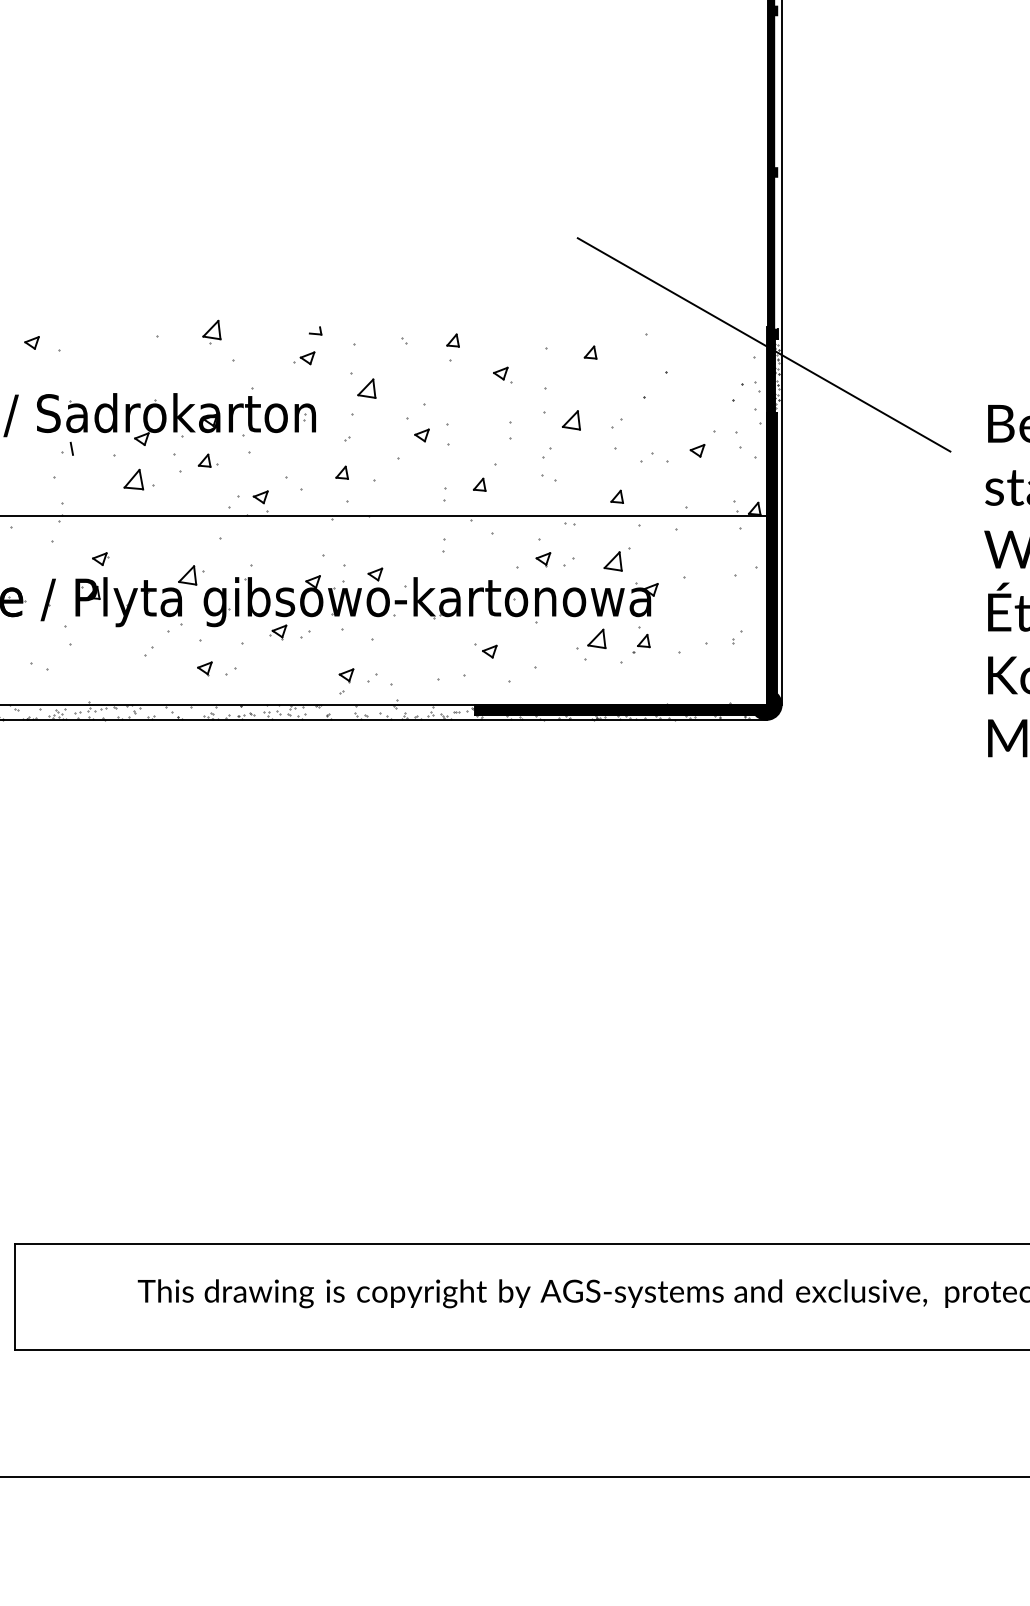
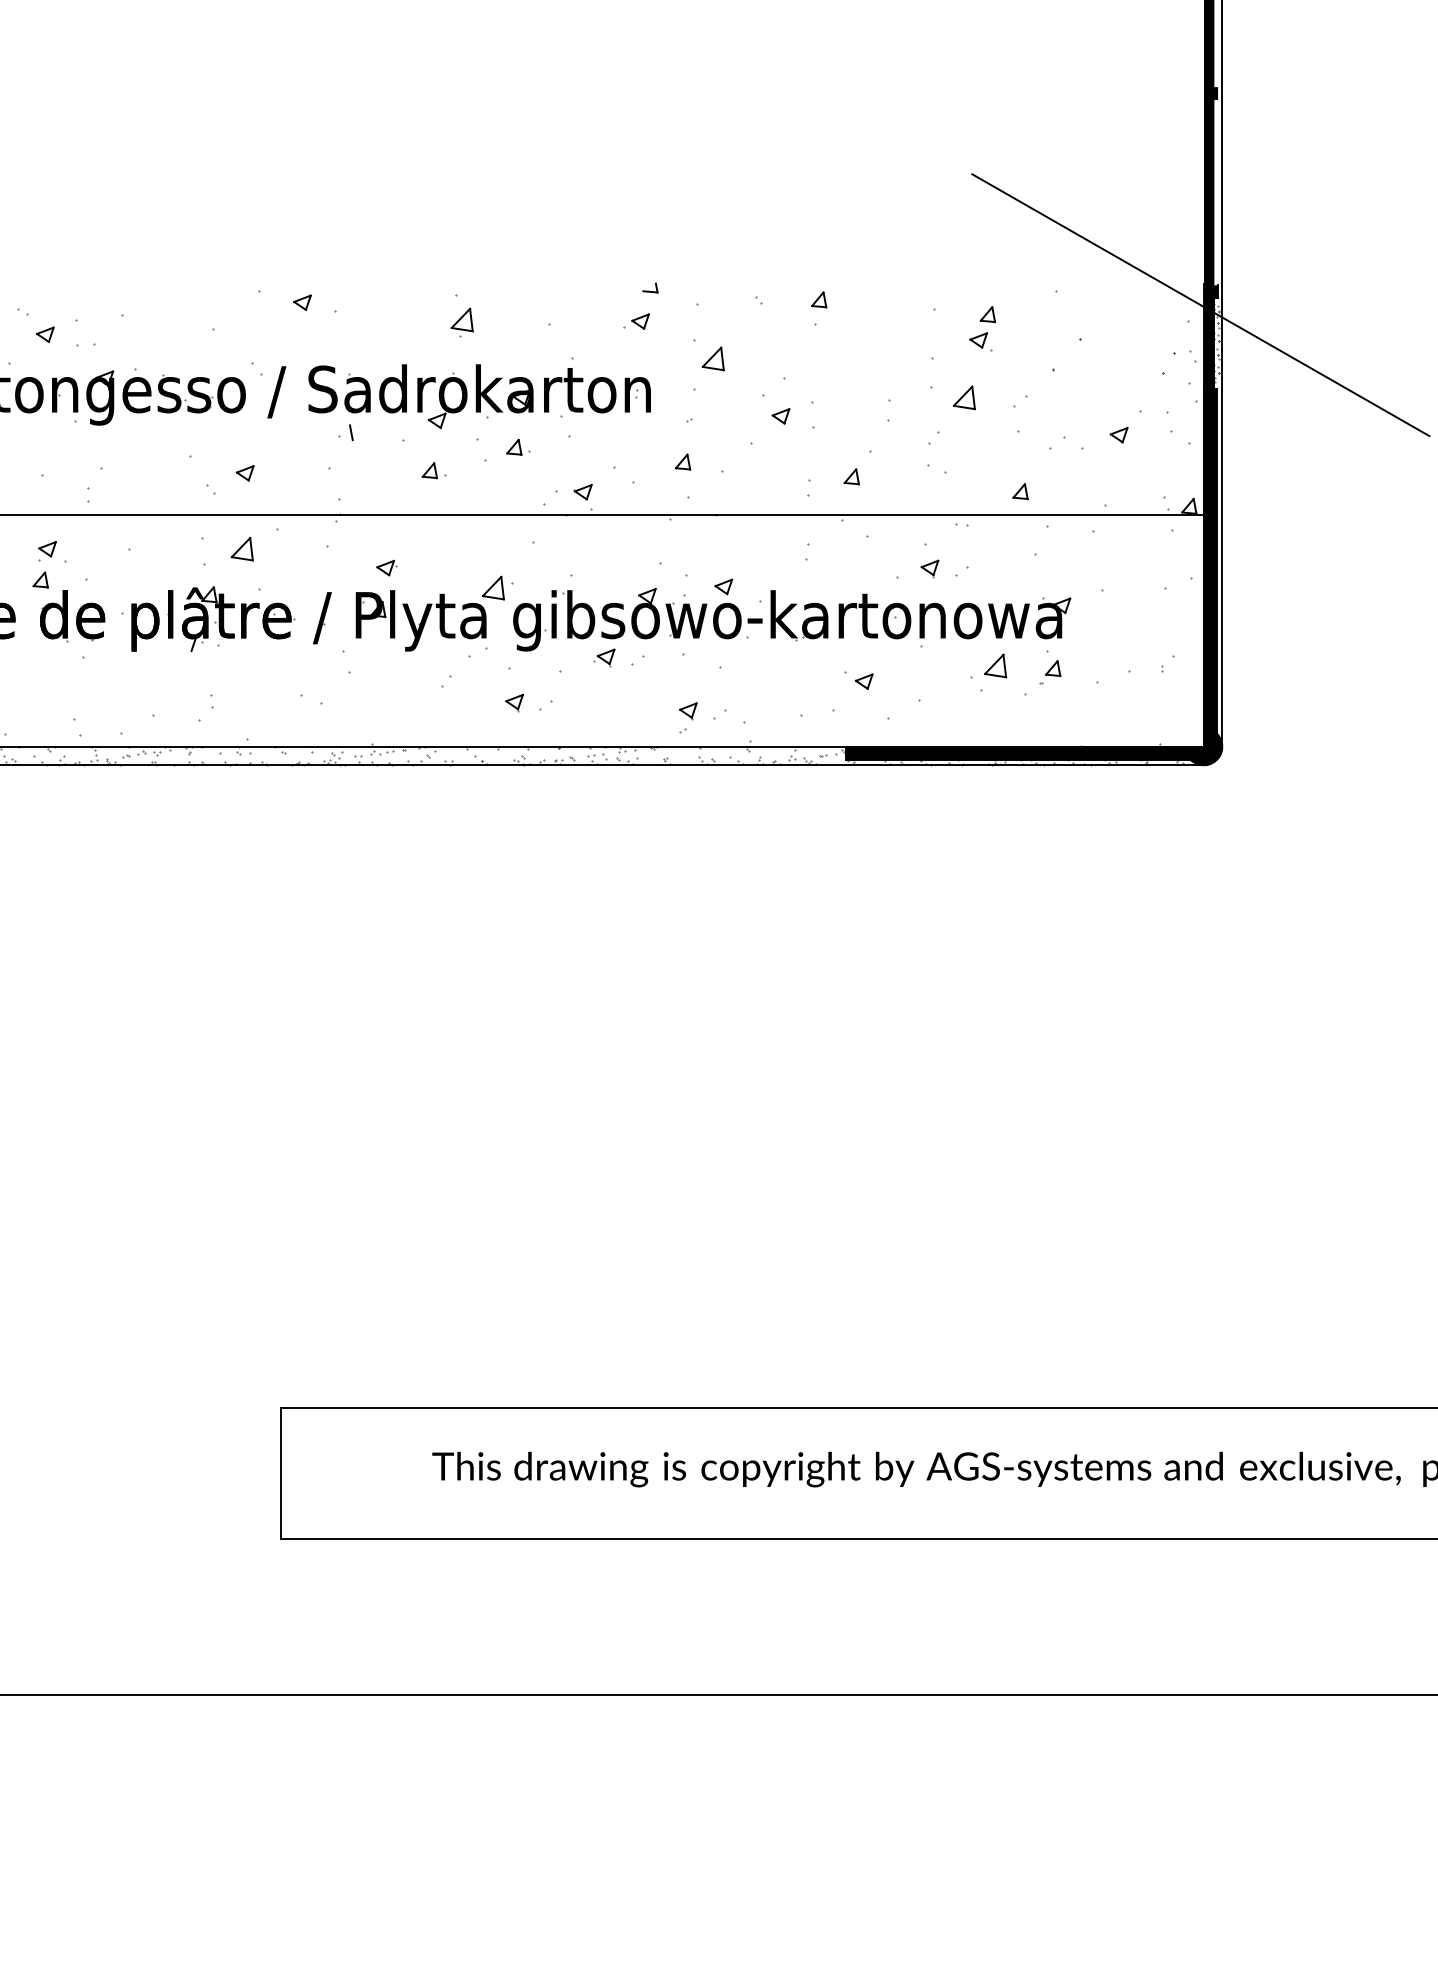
part: (211, 332) -> (461, 322), moved
part: (502, 374) -> (980, 341), moved
part: (138, 479) -> (433, 470), size x0.62
part: (613, 561) -> (1015, 570), removed

